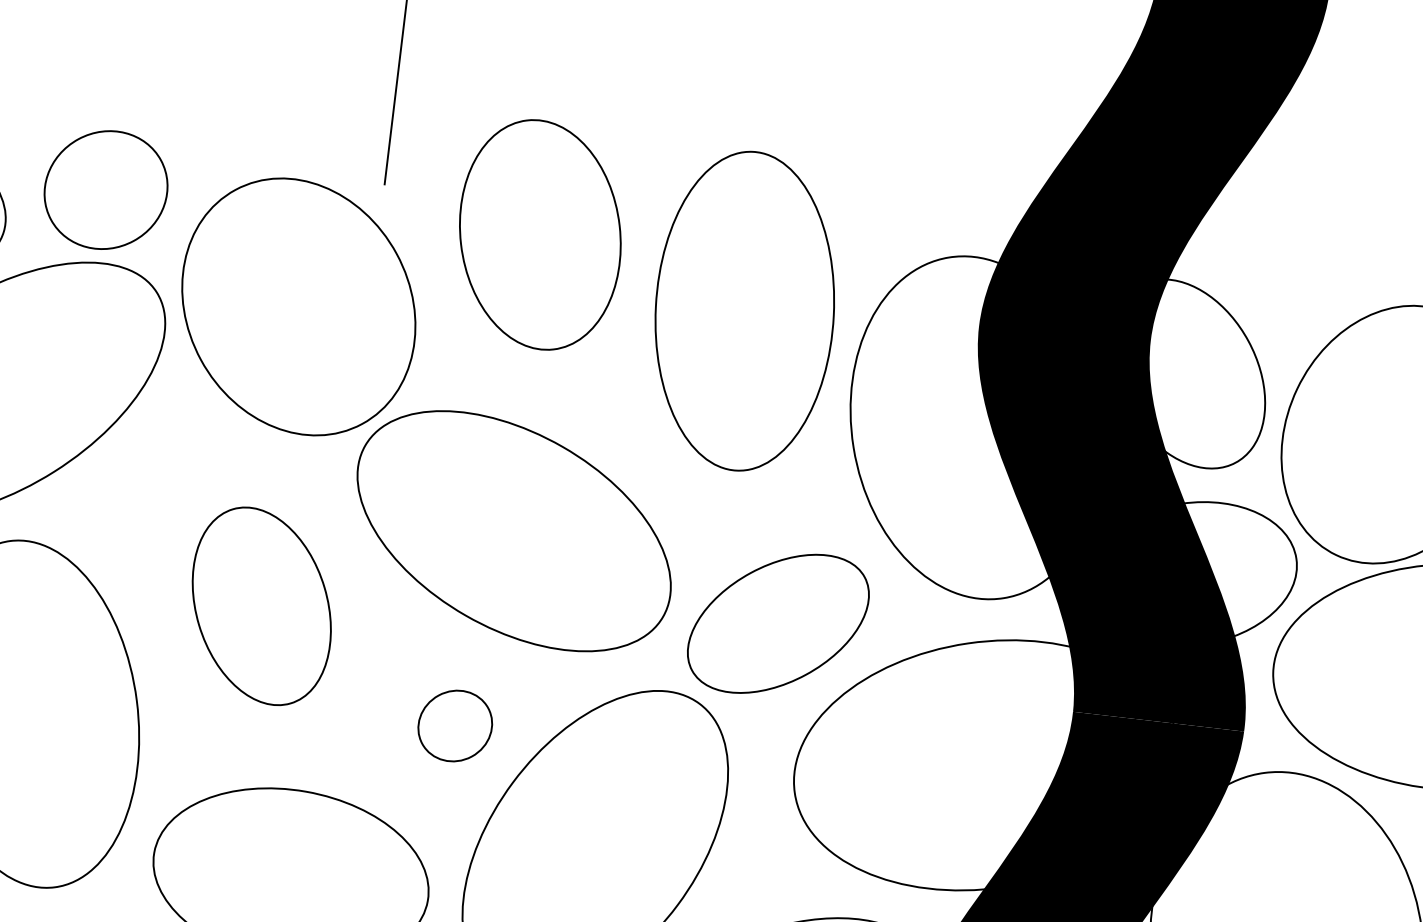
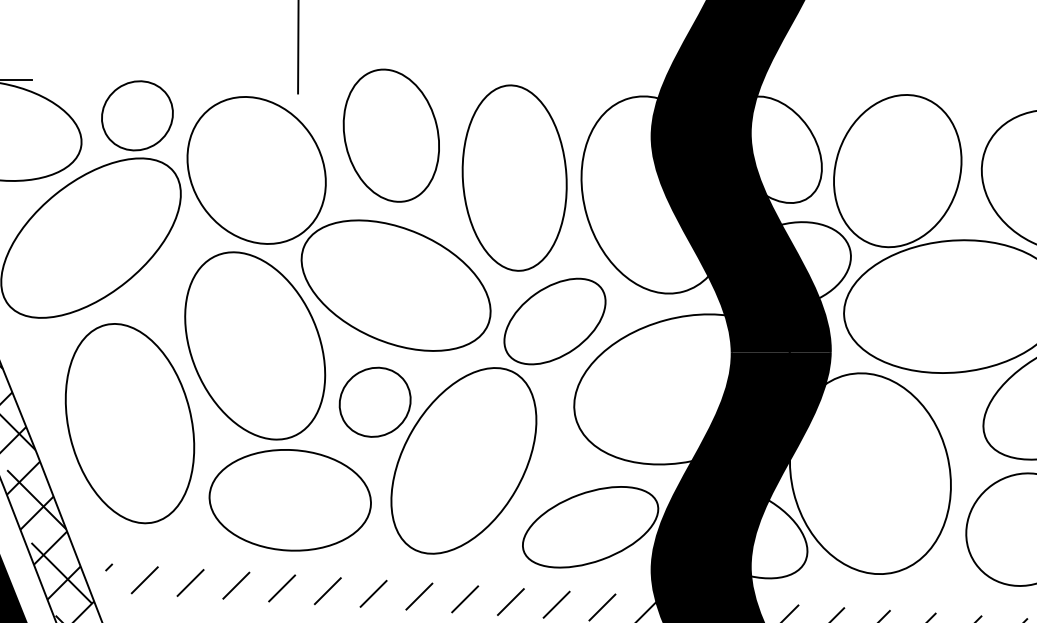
part: (538, 234) -> (390, 135), moved
part: (744, 310) -> (514, 177), moved
part: (262, 605) -> (255, 345), size x1.67
part: (454, 724) -> (374, 401), size x1.67

